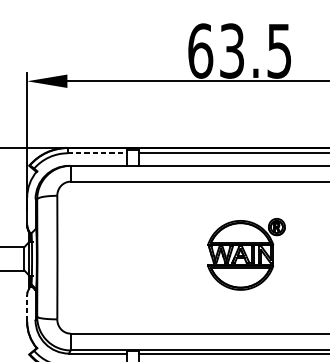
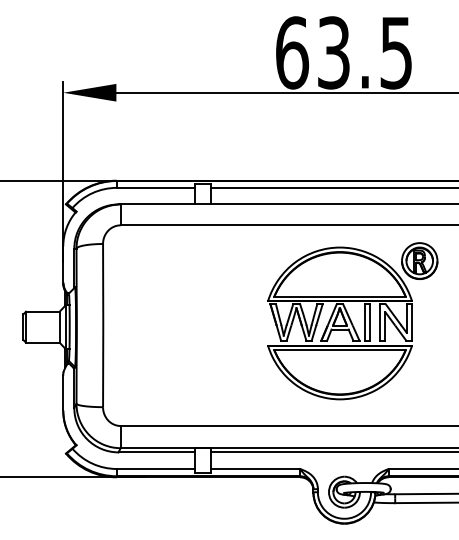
line: (97, 153) -> (155, 187), dashed -> solid
part: (246, 254) -> (352, 321), size x1.67
line: (27, 308) -> (63, 392), dashed -> solid

